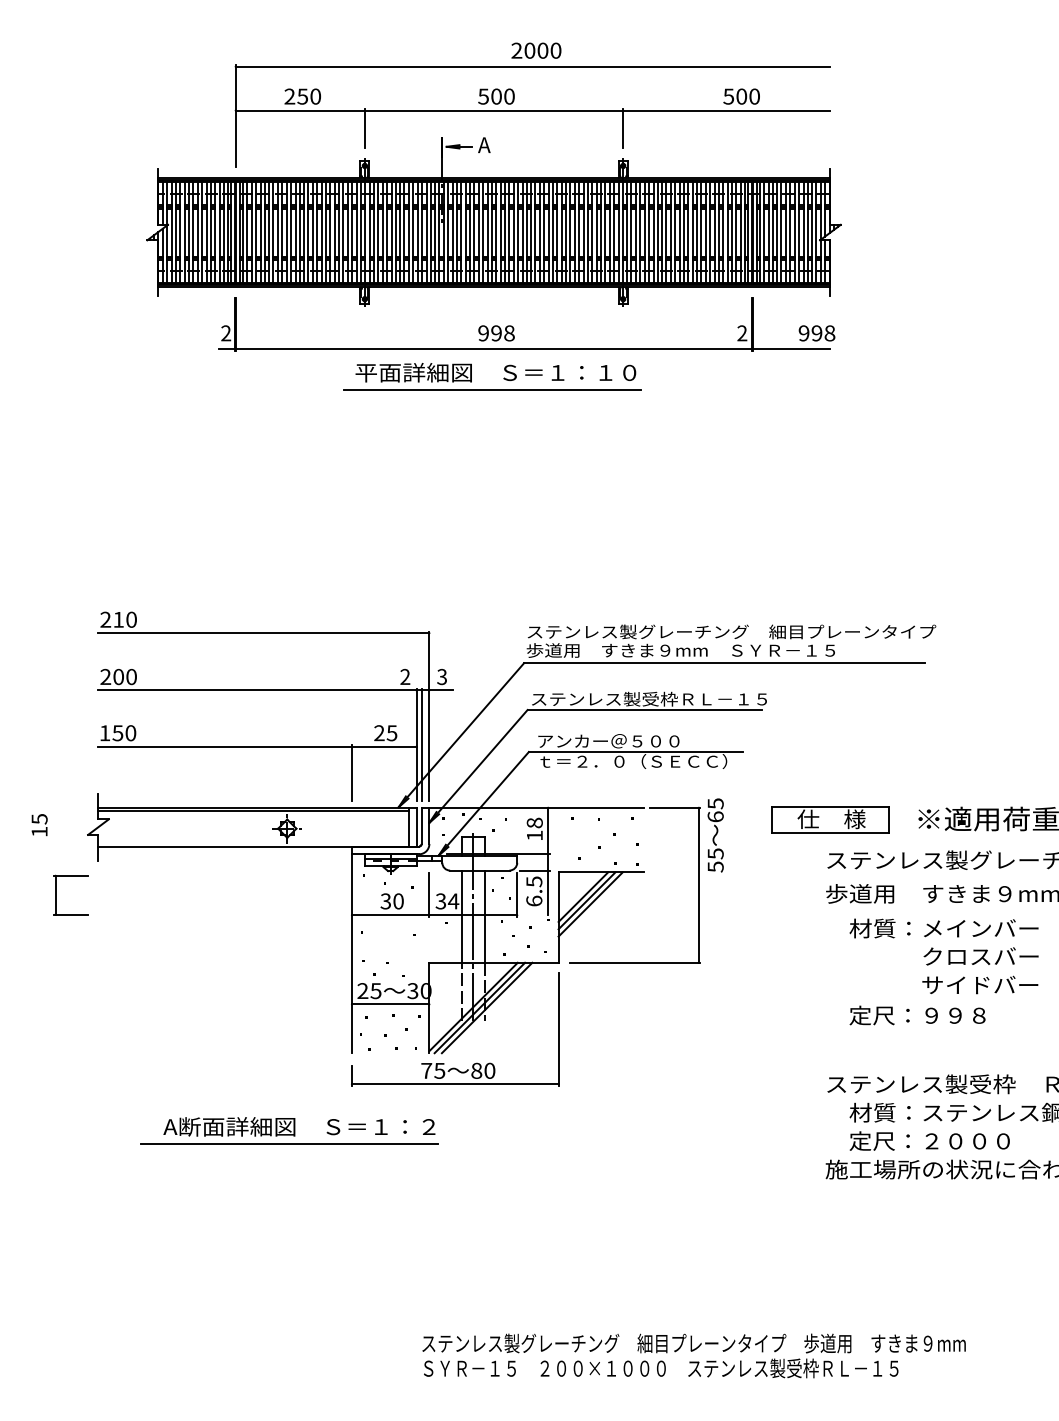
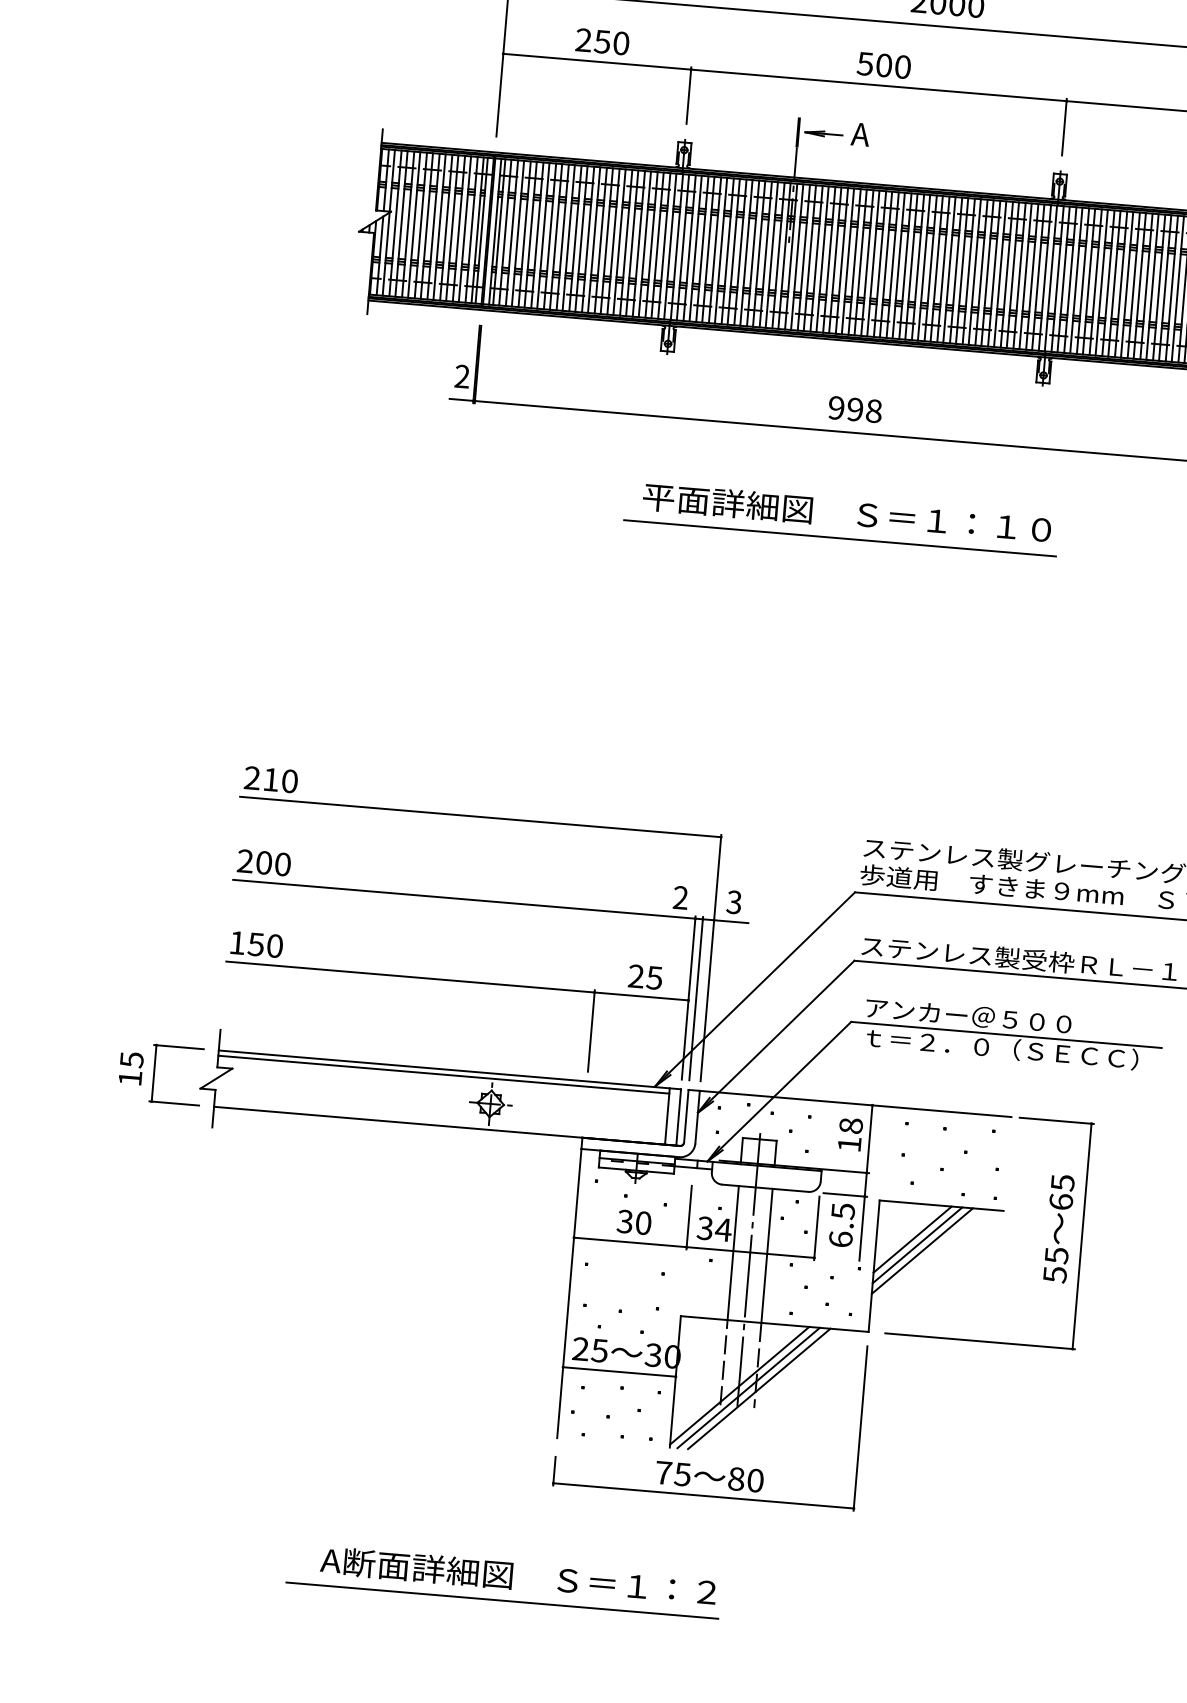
part: (503, 378) -> (857, 522), moved
text: (715, 835) -> (1058, 1228), moved
part: (56, 894) -> (155, 1072), moved
part: (289, 1130) -> (503, 1580), moved

